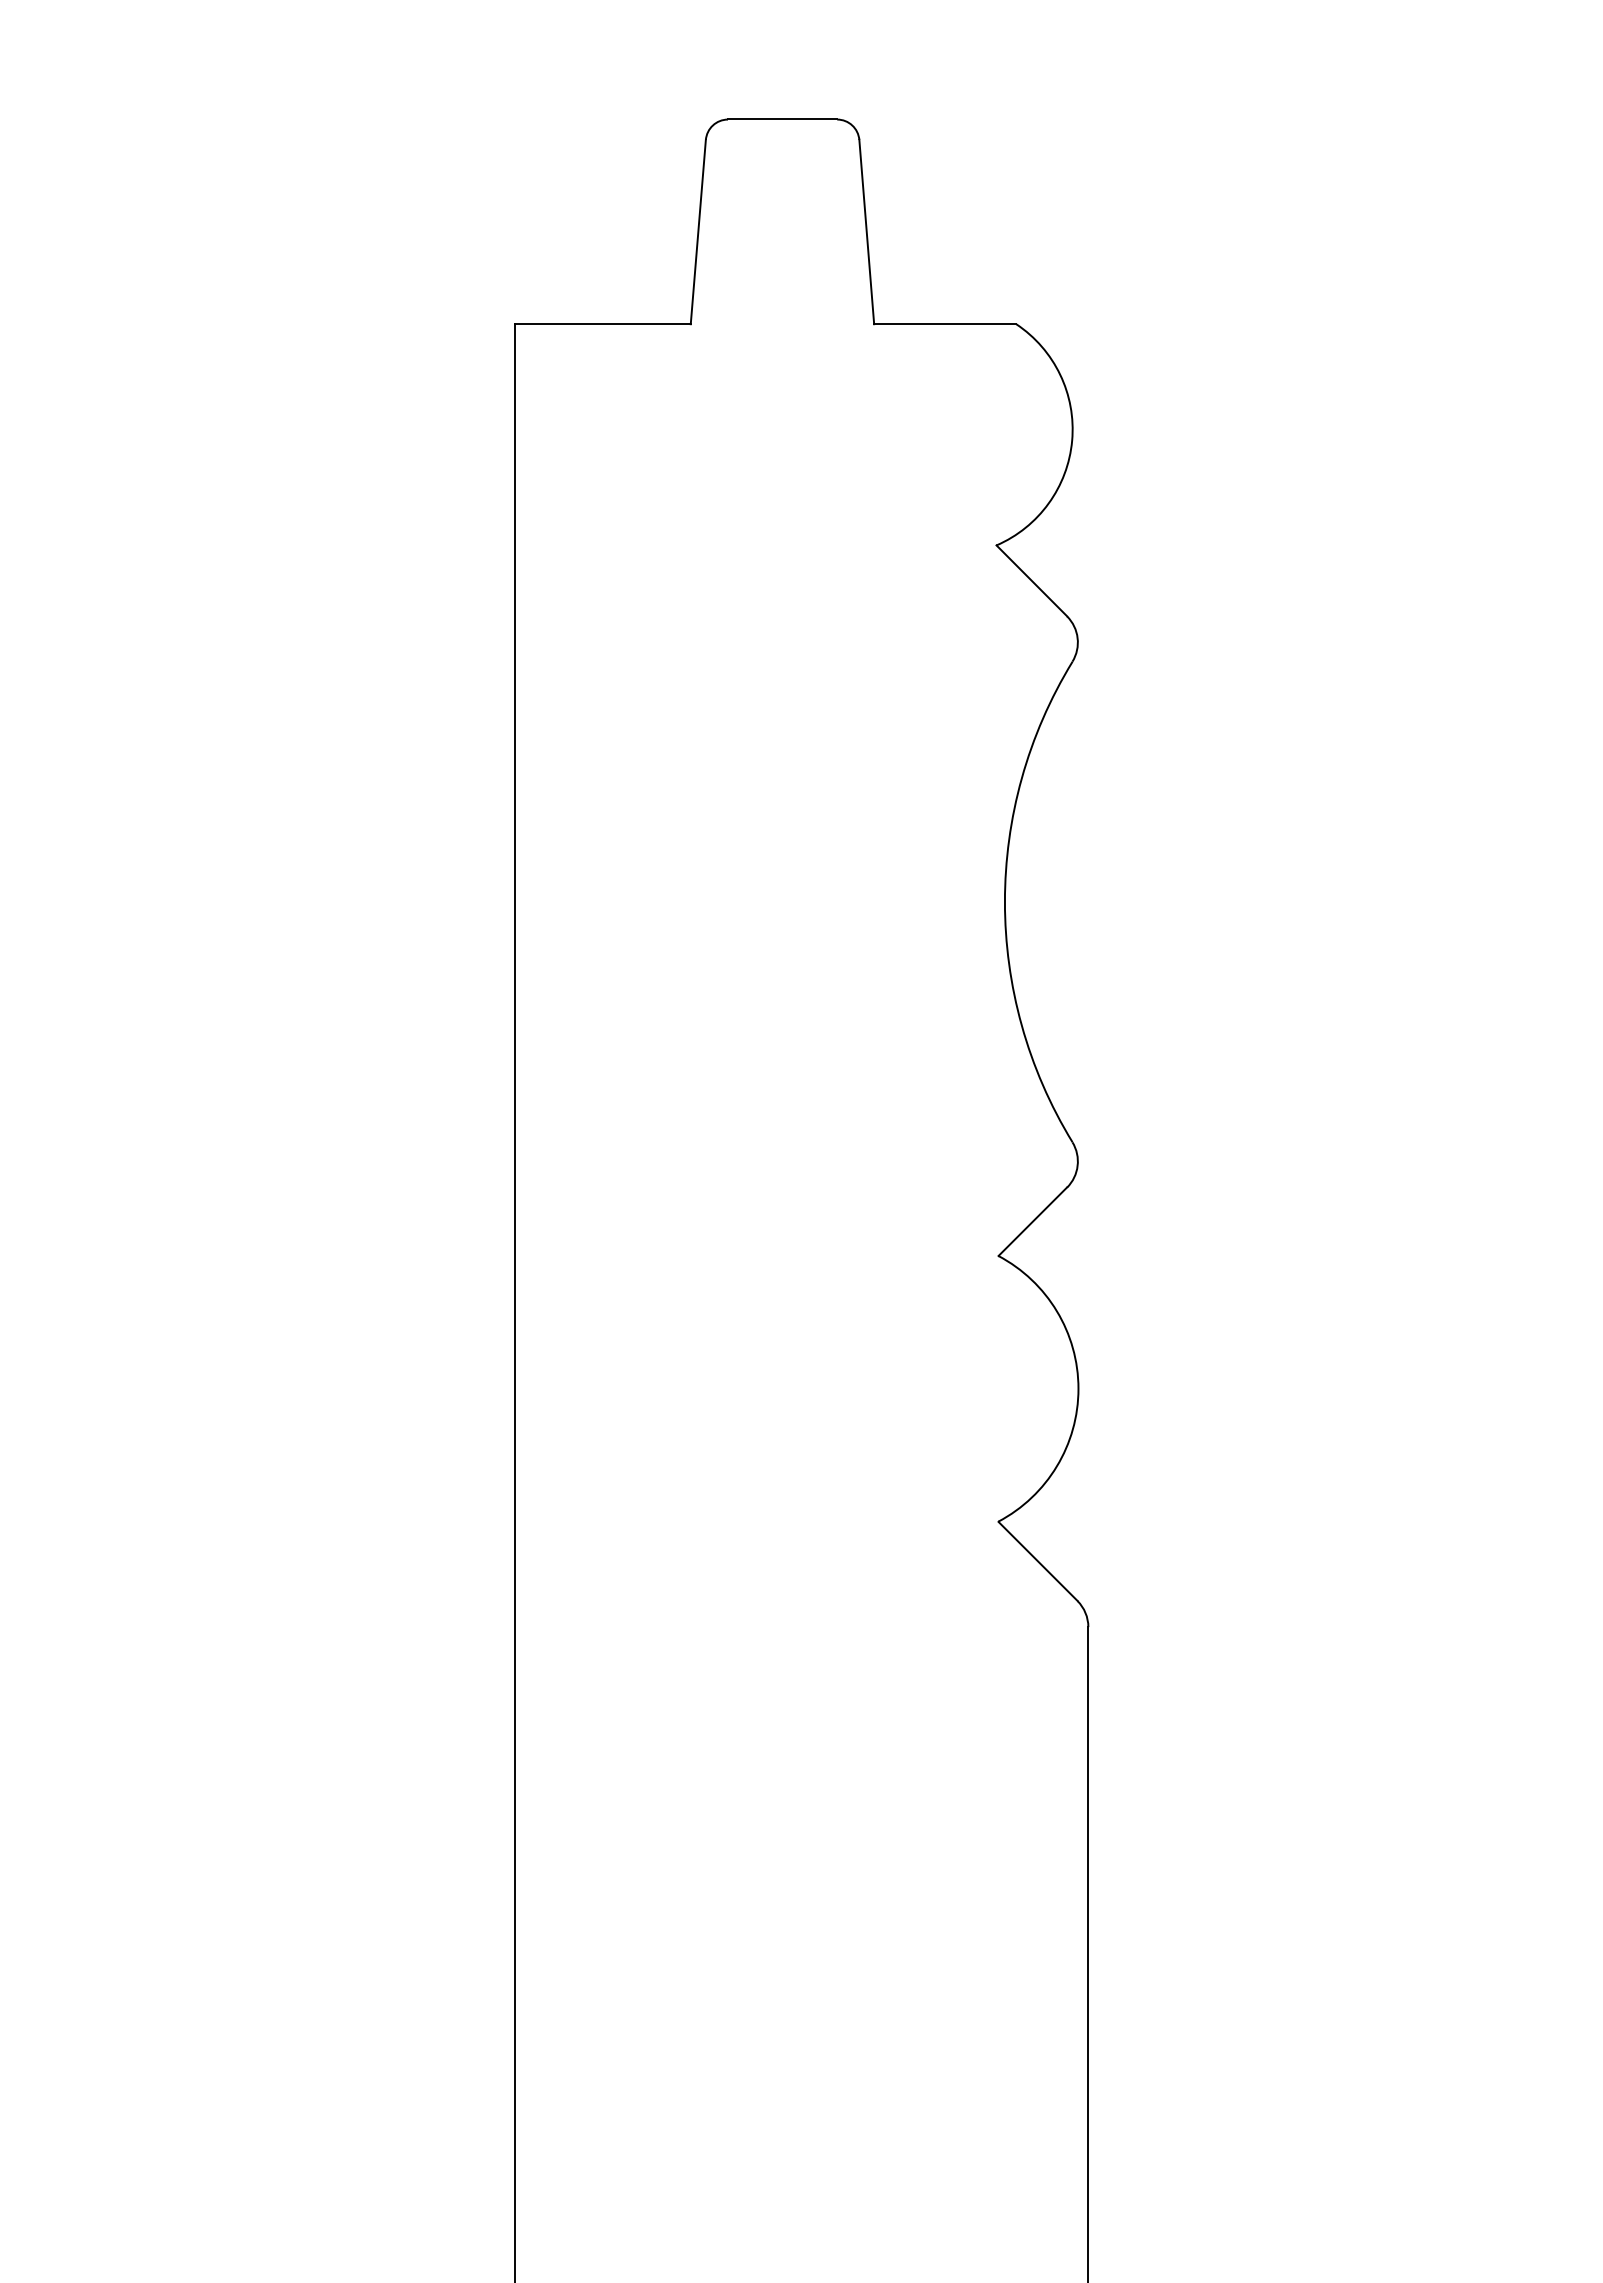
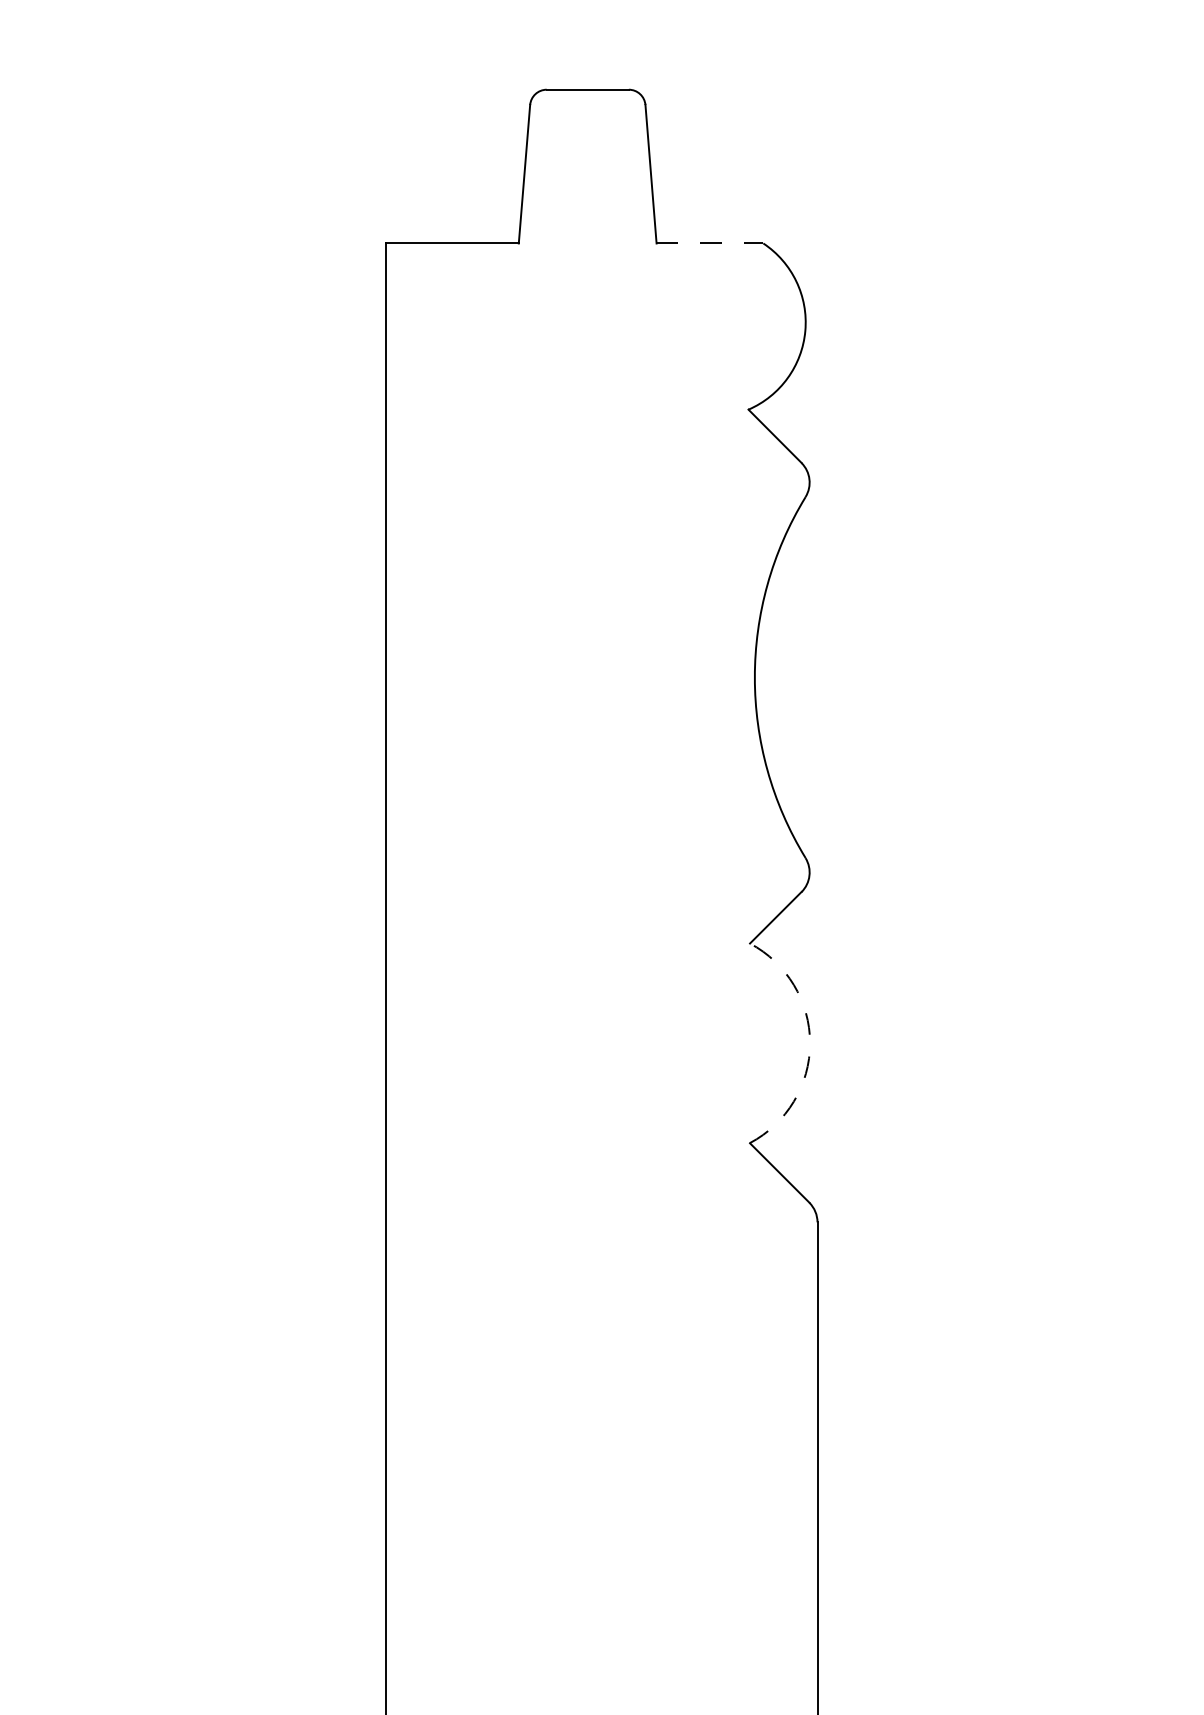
line: (945, 324) -> (710, 243), solid -> dashed
arc: (1078, 1388) -> (810, 1043), solid -> dashed

